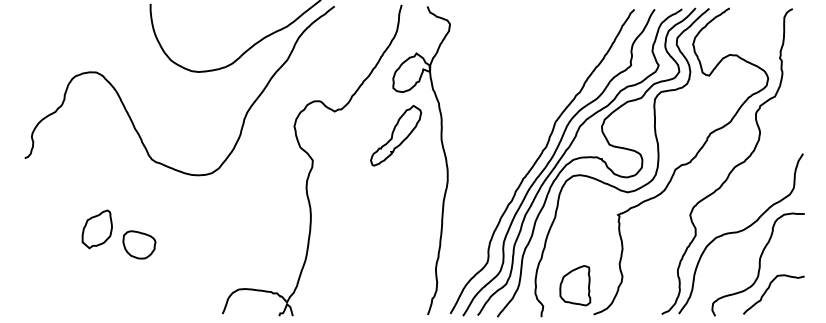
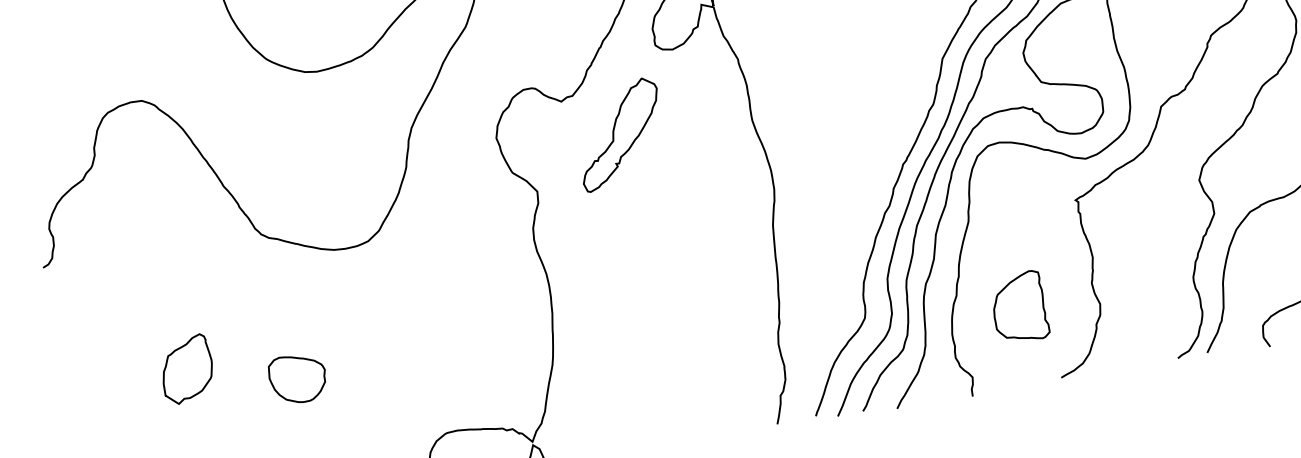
part: (396, 135) -> (620, 134), moved
part: (139, 244) -> (297, 378), moved
part: (575, 285) -> (1019, 306), moved

